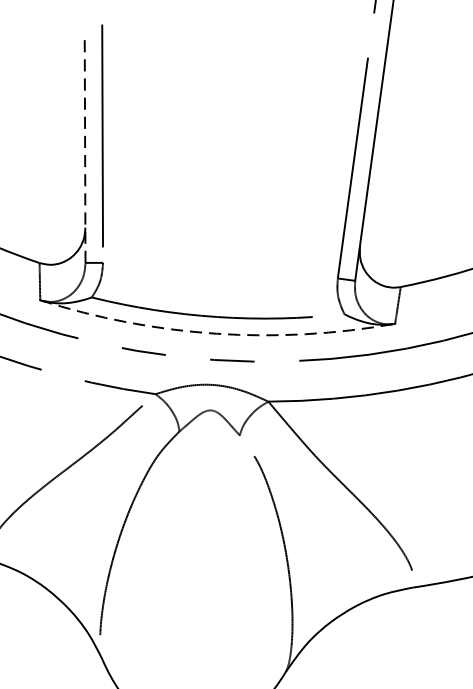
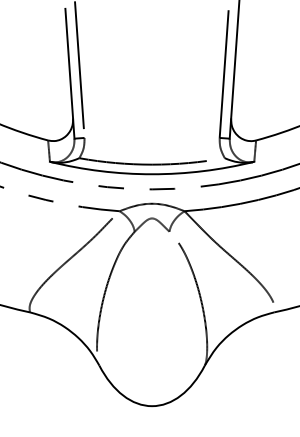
line: (84, 149) -> (69, 73), dashed -> solid
arc: (216, 334) -> (152, 174), dashed -> solid

